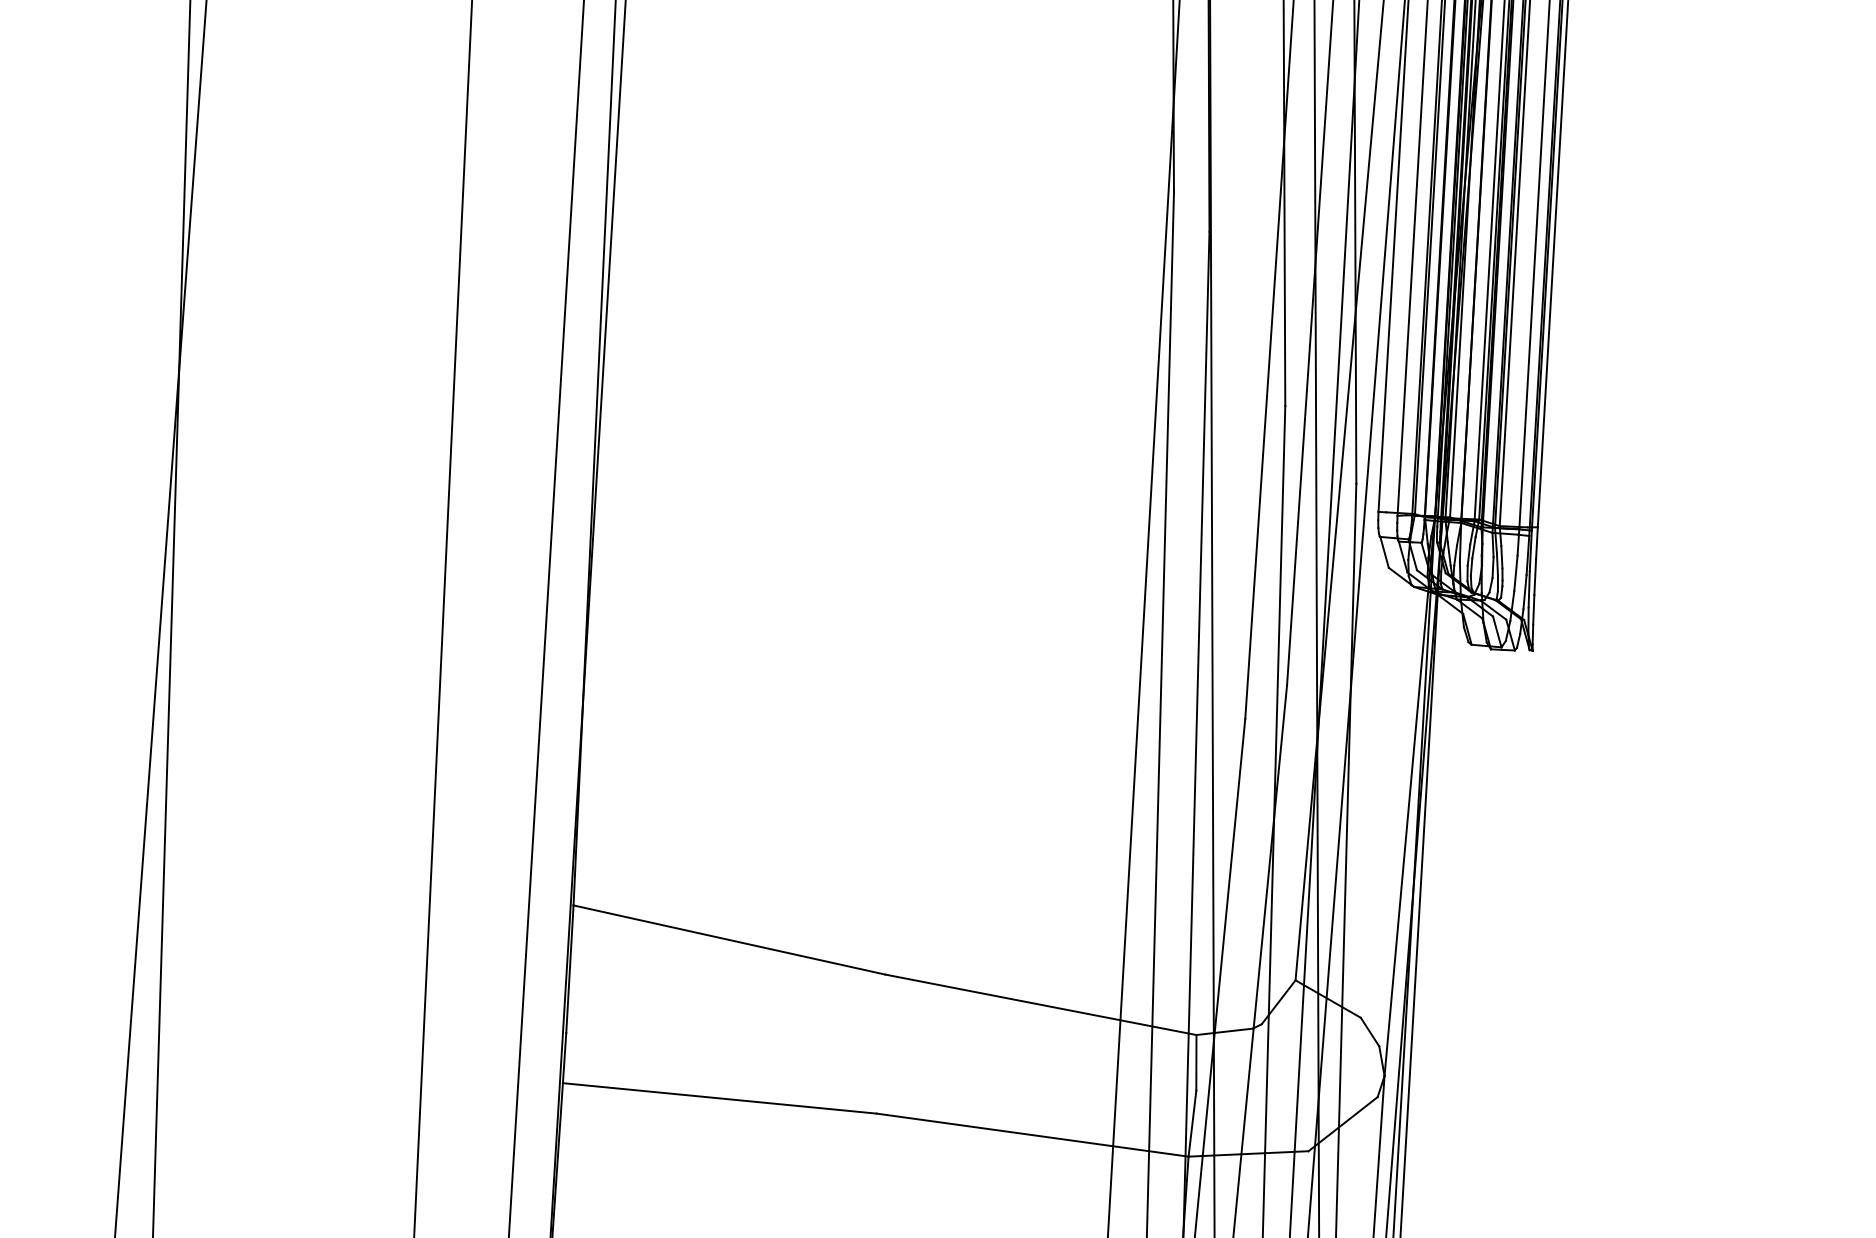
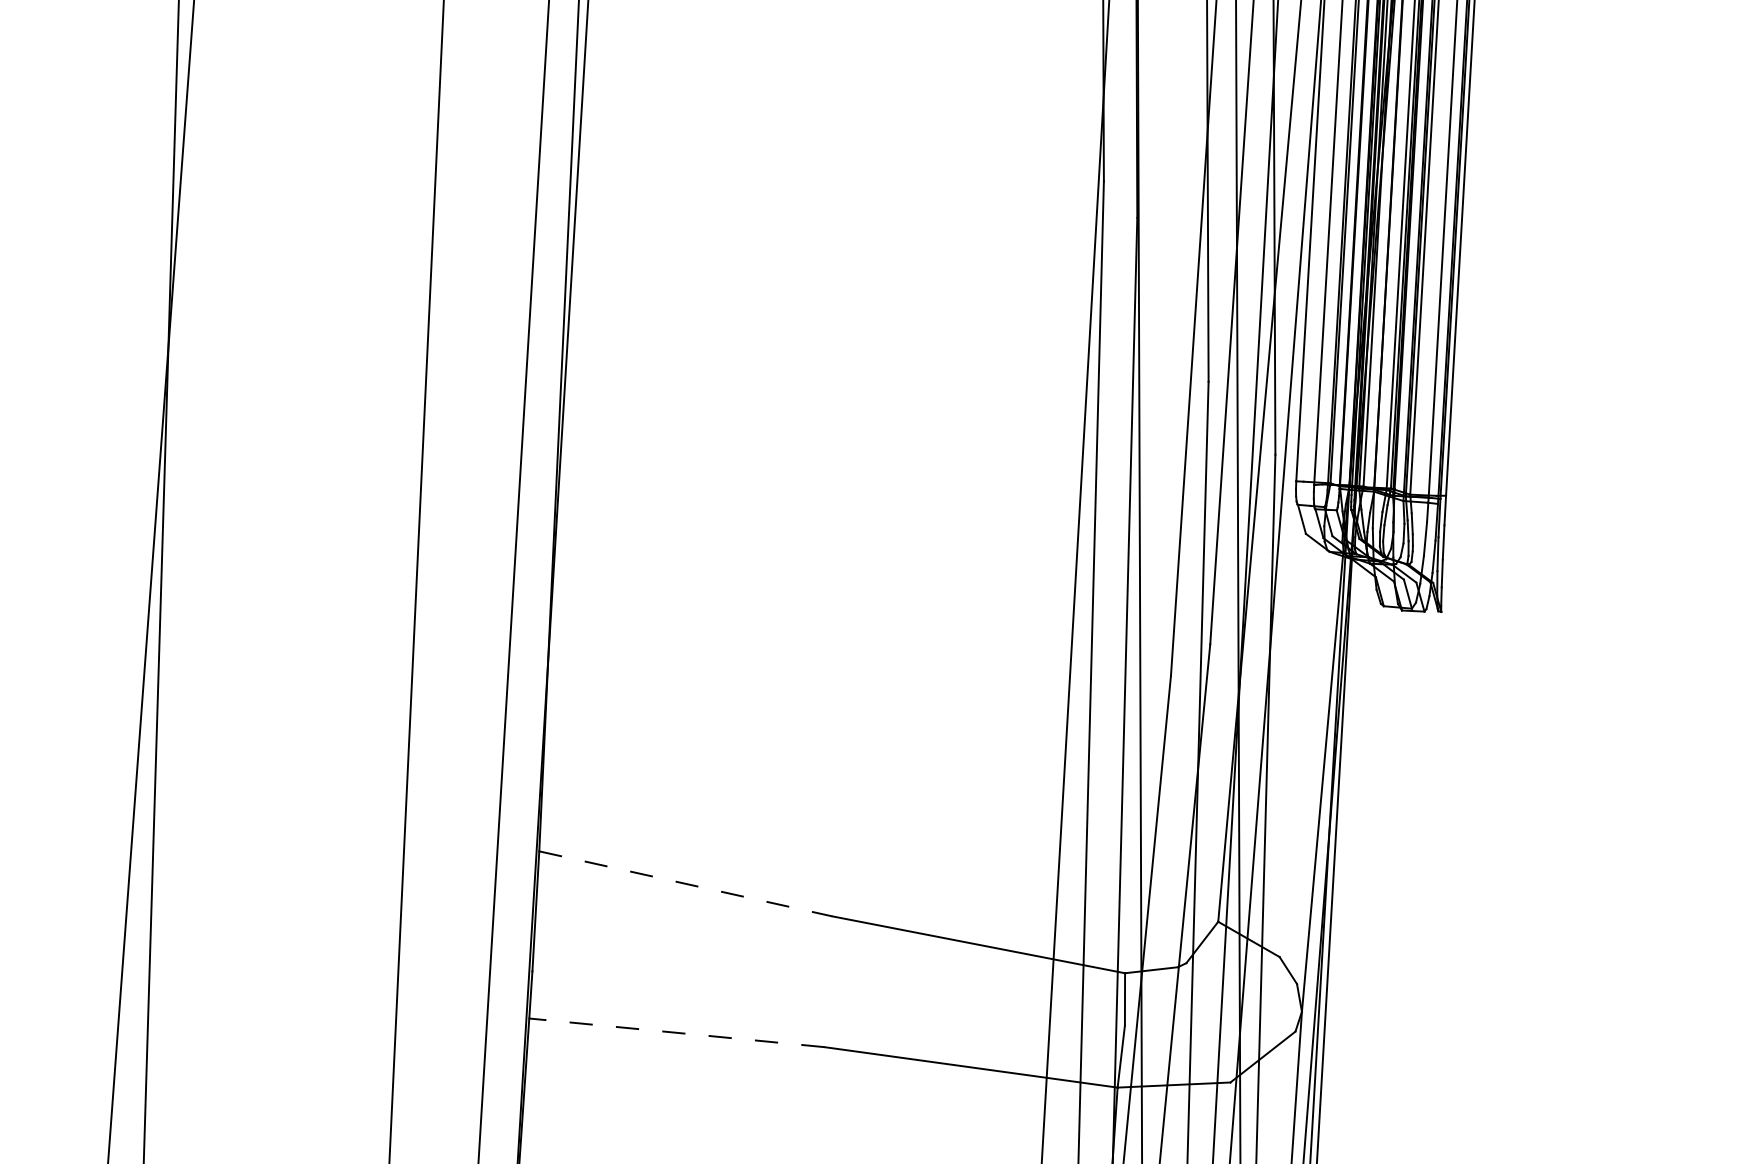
line: (729, 940) -> (685, 884), solid -> dashed
line: (719, 1098) -> (676, 1032), solid -> dashed

